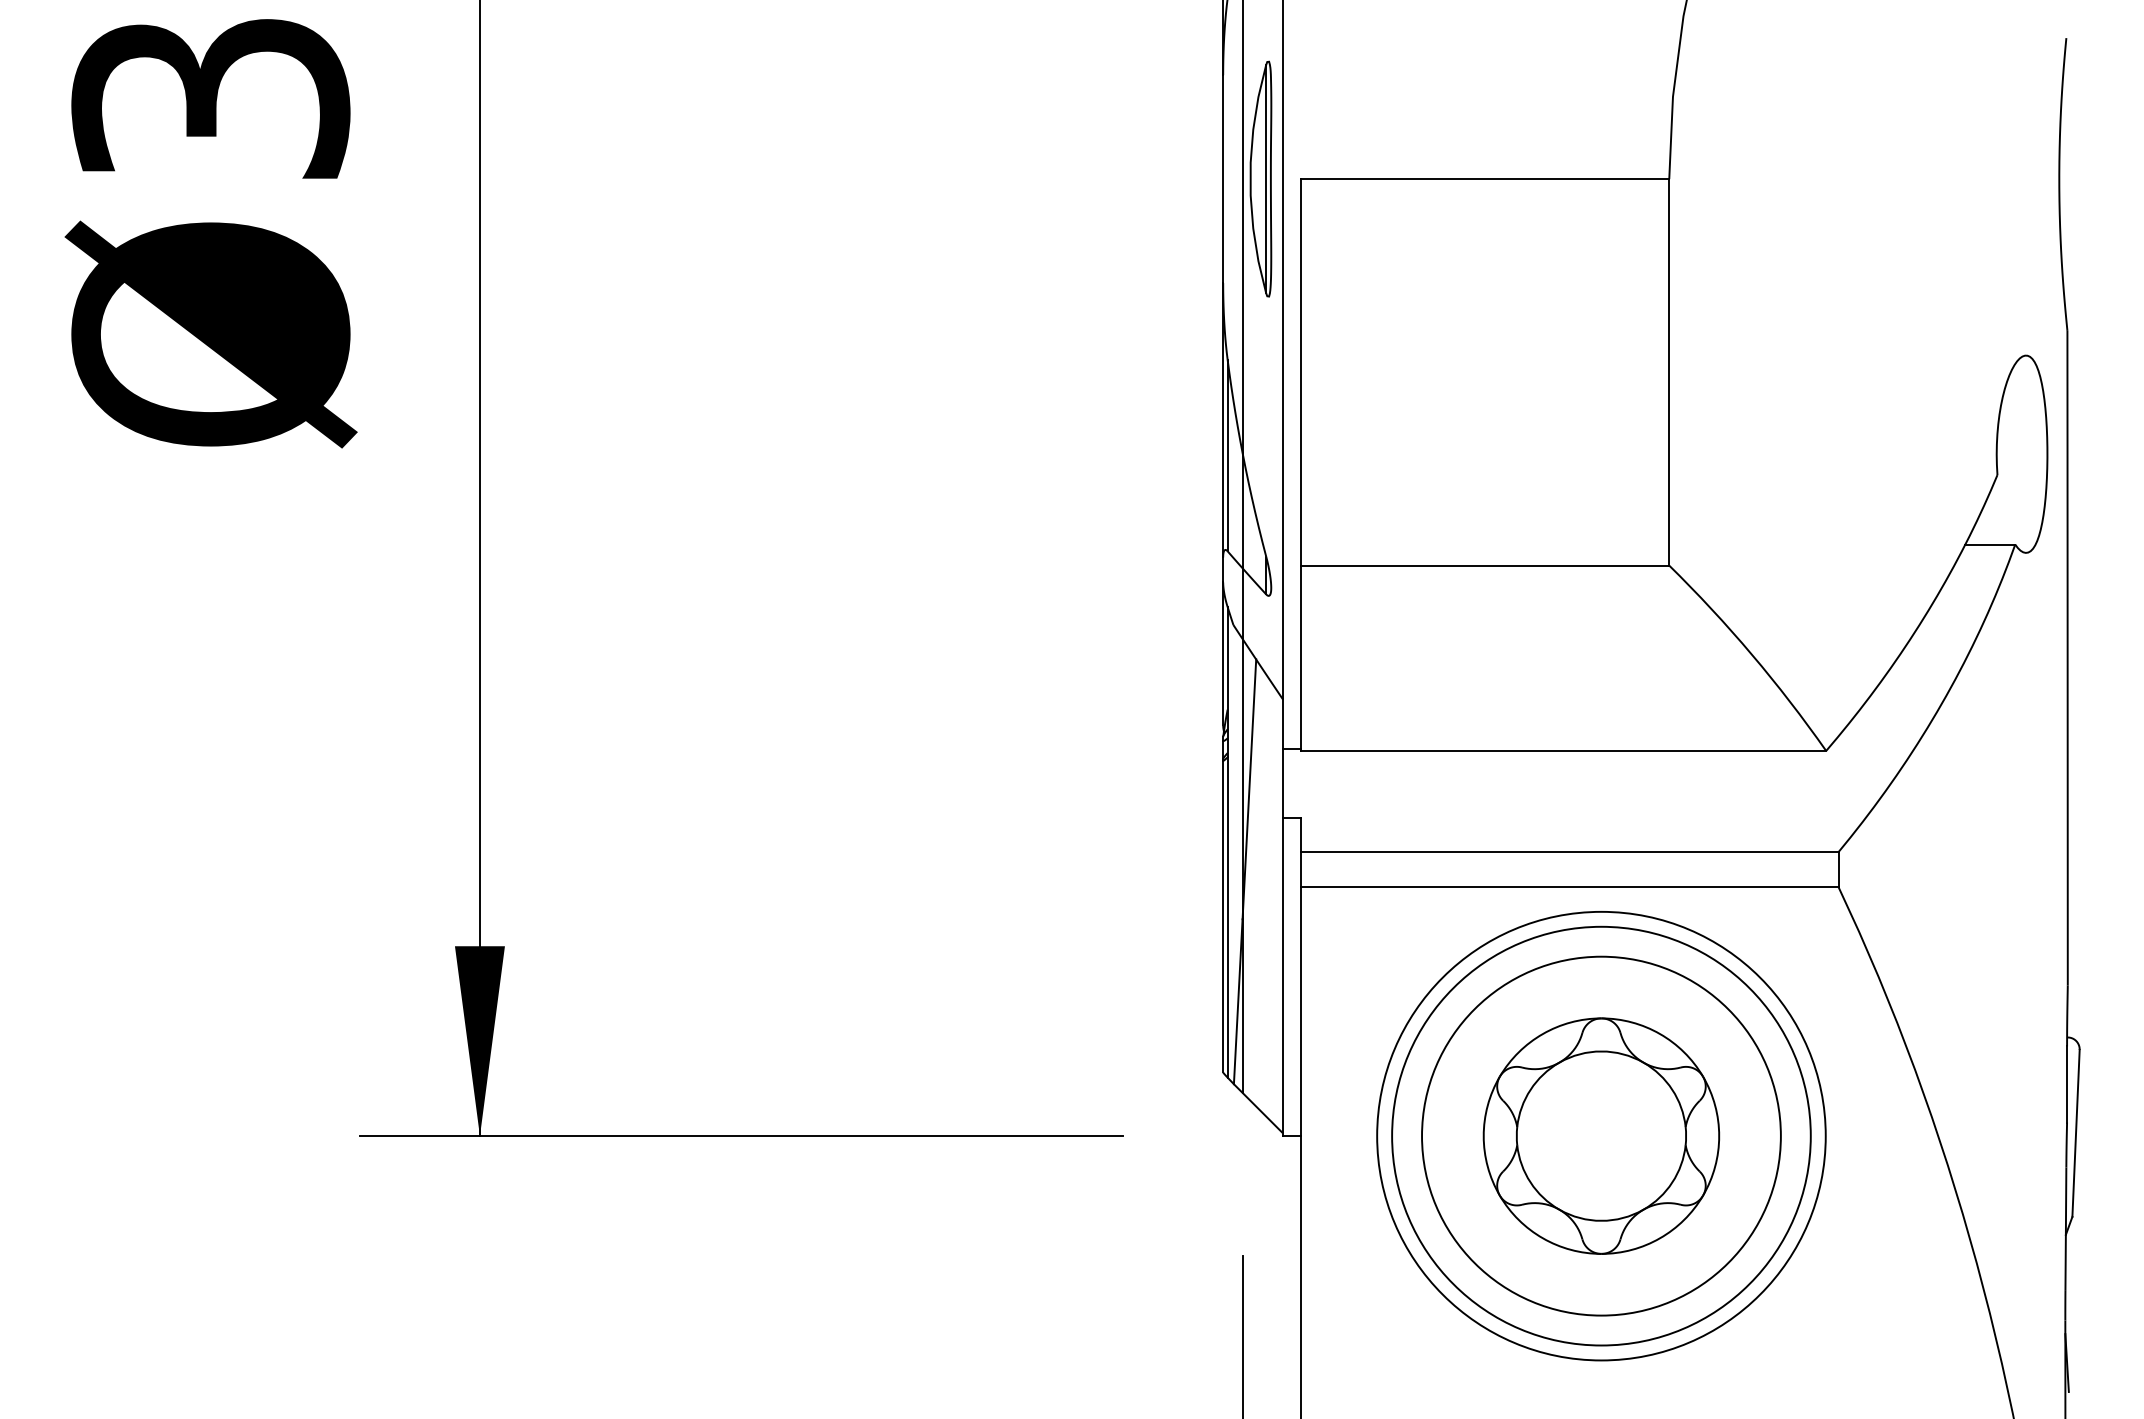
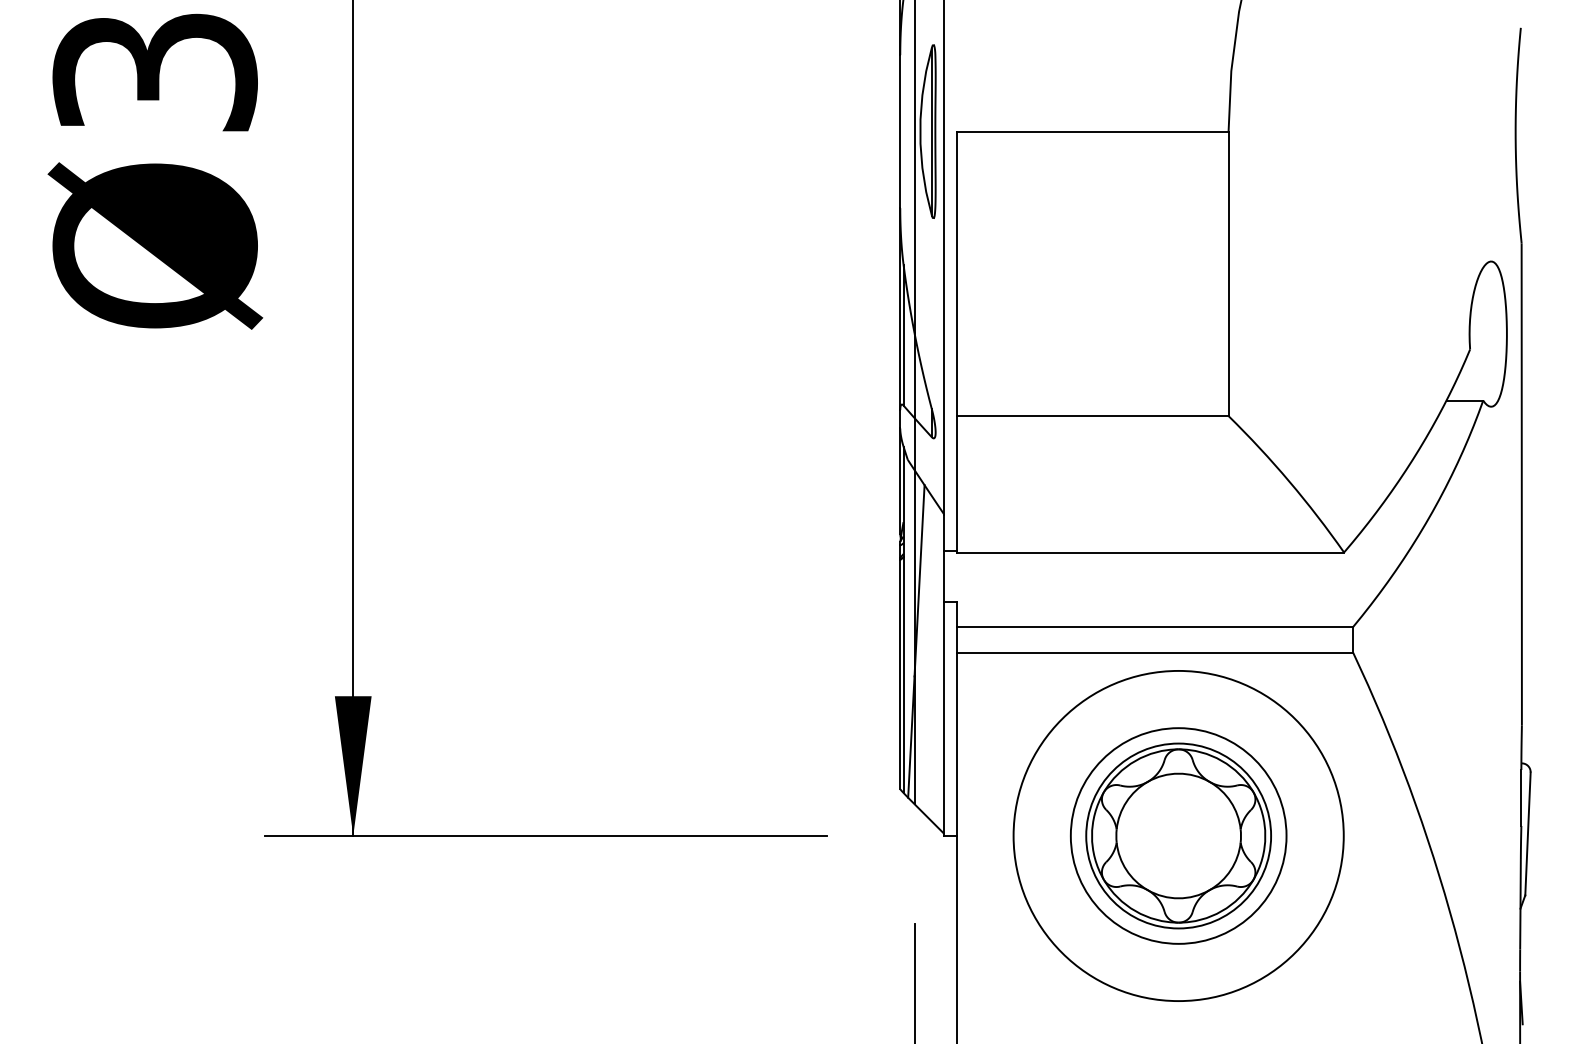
circle: (1601, 1135) -> (1178, 835), size x0.7
circle: (1601, 1135) -> (1178, 835), size x0.7

